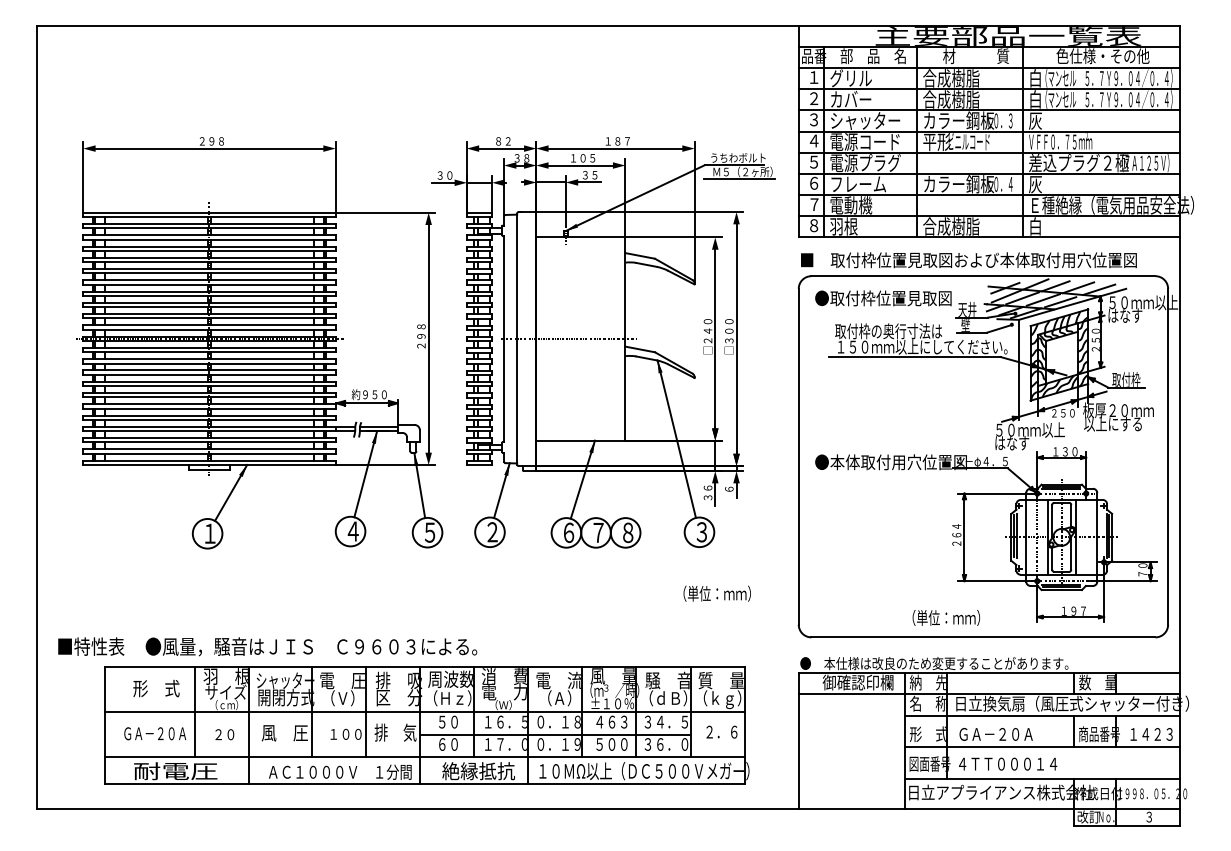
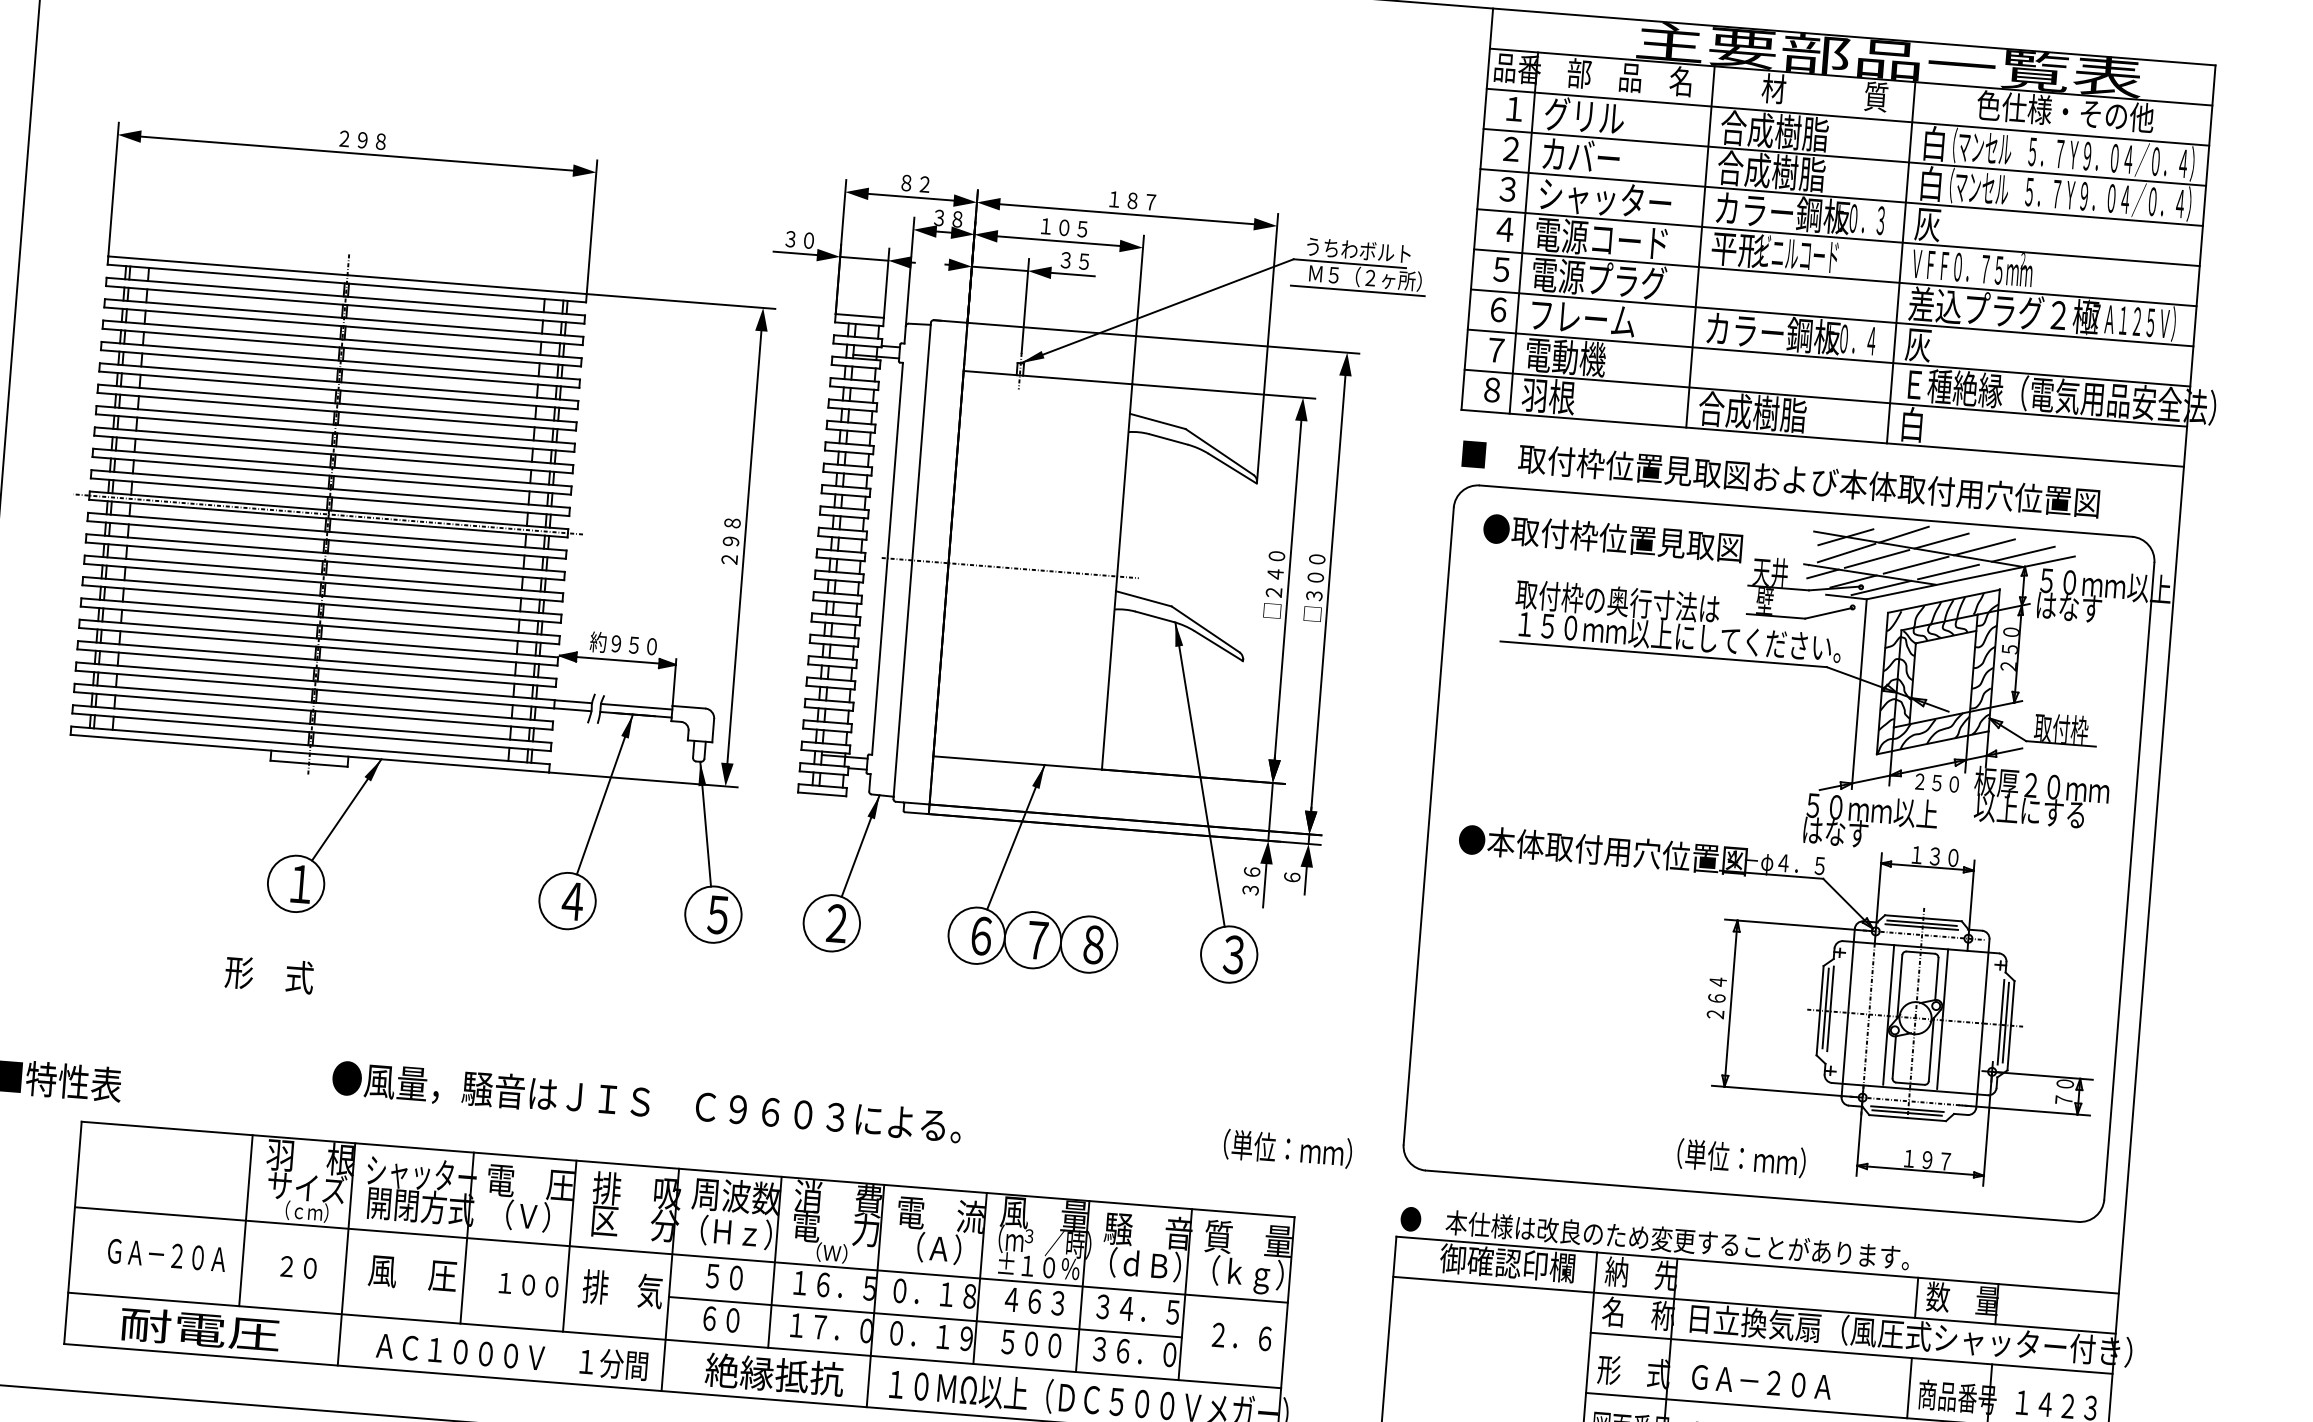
text: (716, 593) -> (1286, 1148), moved
text: (946, 617) -> (1741, 1157), moved
text: (311, 646) -> (647, 1101), moved
text: (156, 688) -> (269, 974), moved

